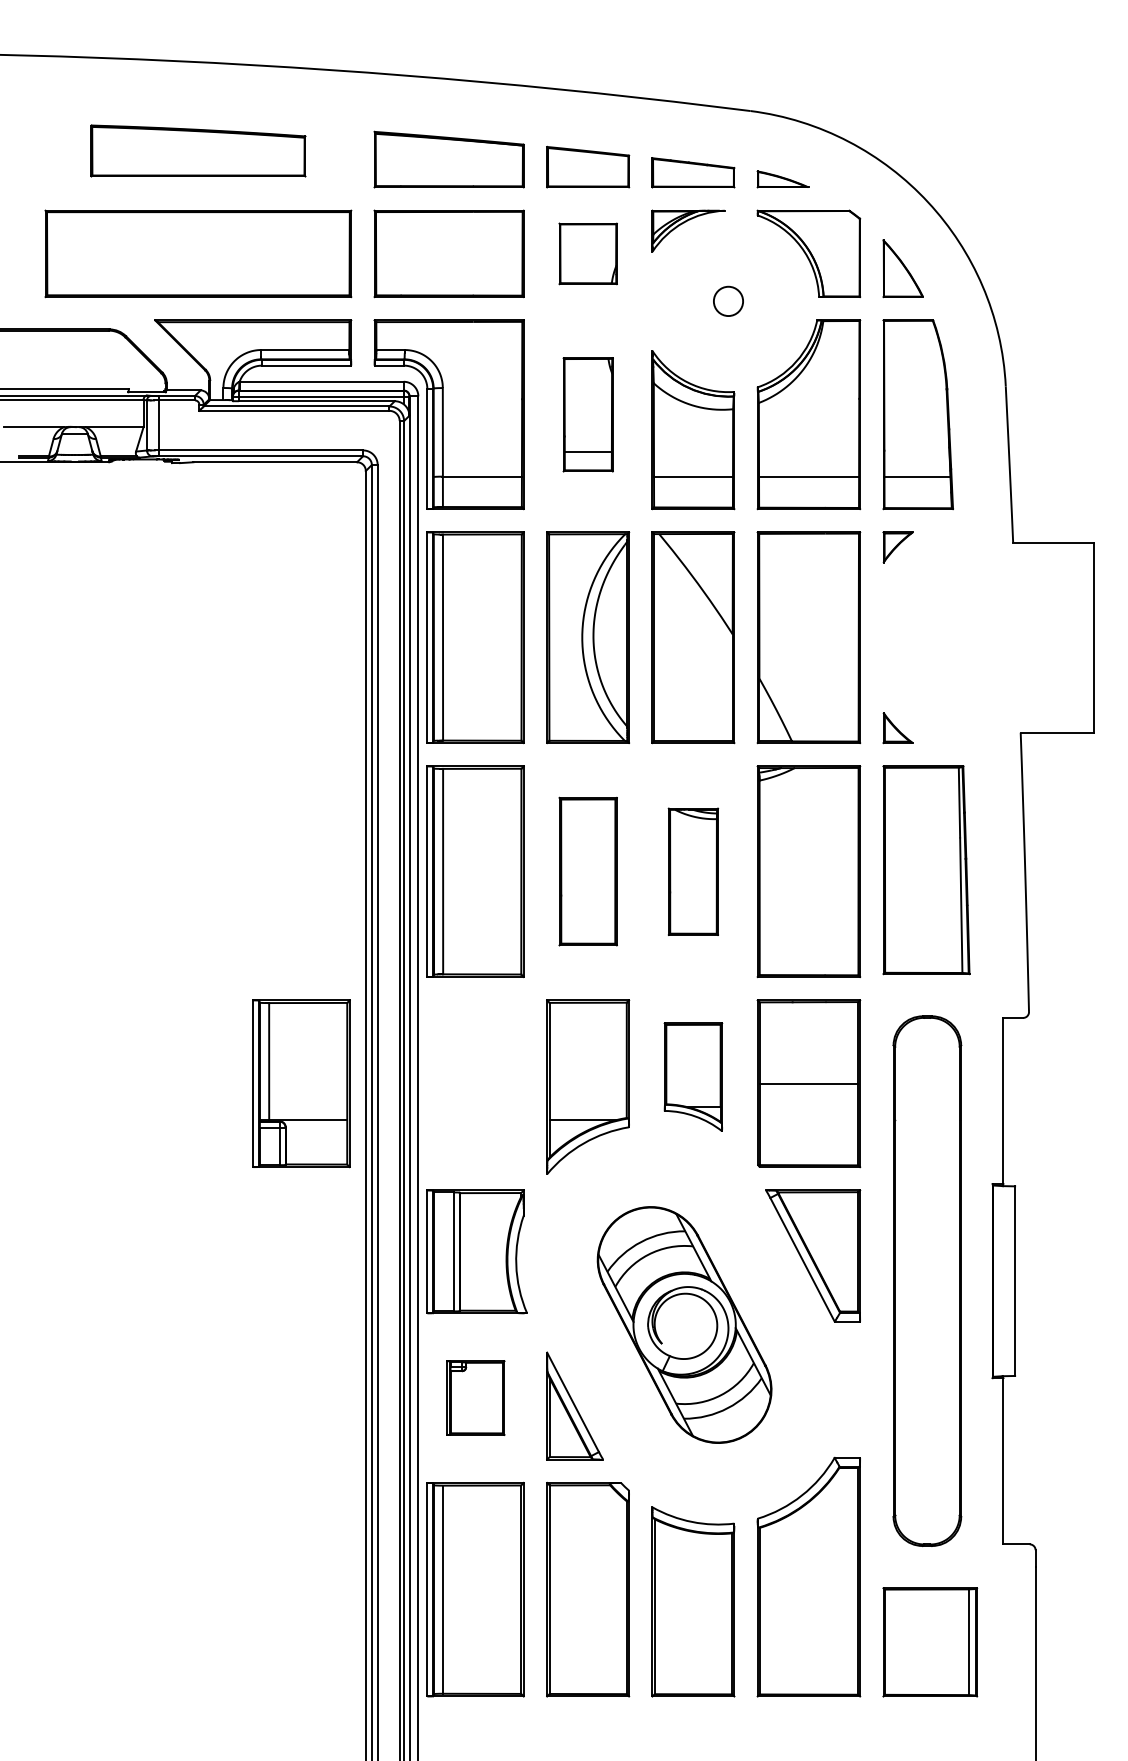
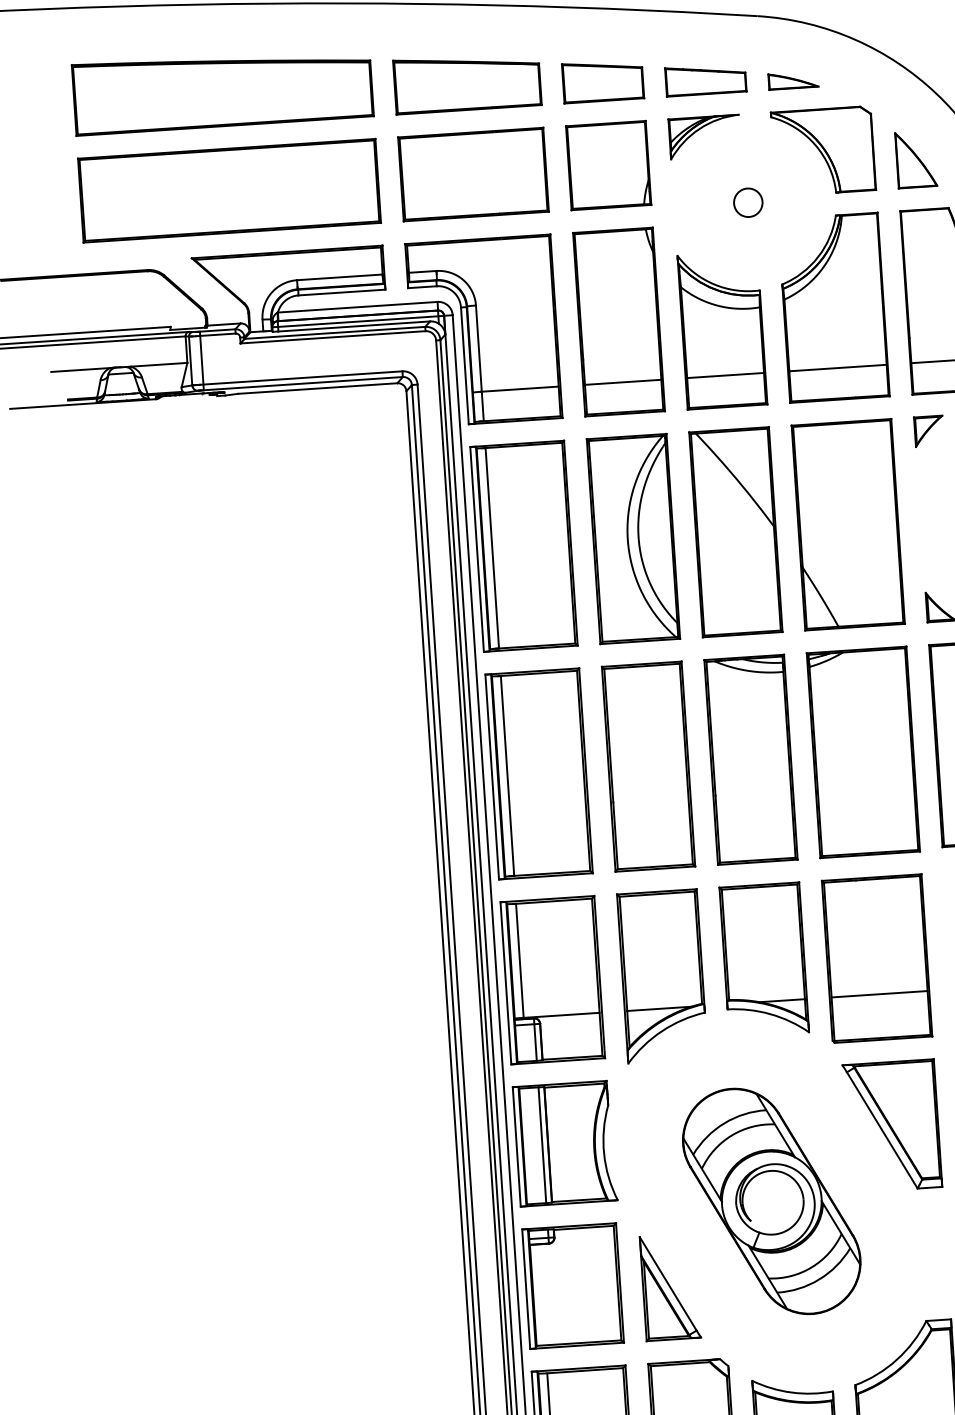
part: (198, 150) -> (222, 90), size x1.43
part: (588, 253) -> (609, 165), size x1.43
part: (588, 414) -> (619, 321), size x1.67
part: (588, 871) -> (648, 766), size x1.43
part: (693, 871) -> (751, 759), size x1.67
part: (693, 1076) -> (764, 959), size x1.43
part: (301, 1083) -> (552, 979), moved
line: (808, 1084) -> (879, 994), moved
part: (475, 1397) -> (573, 1285), size x1.67

